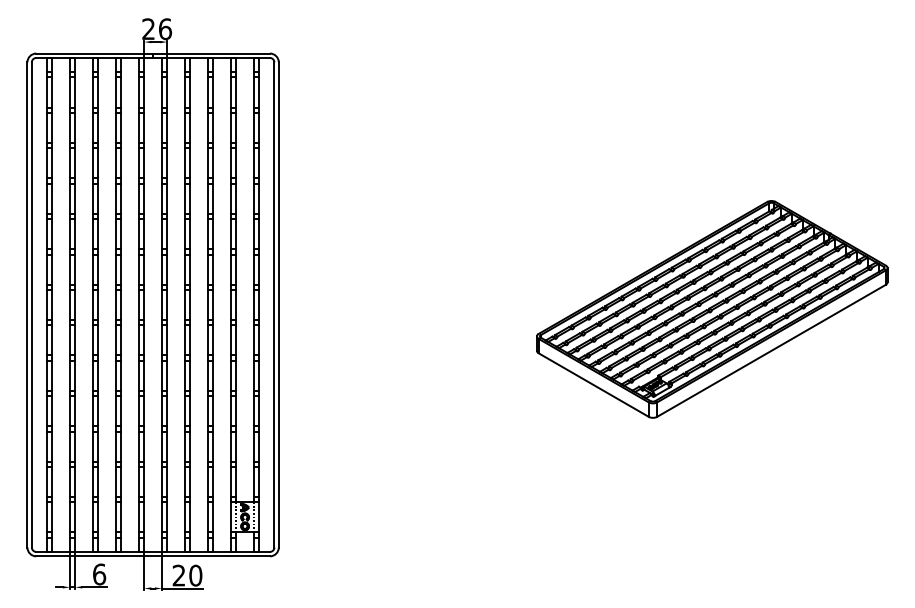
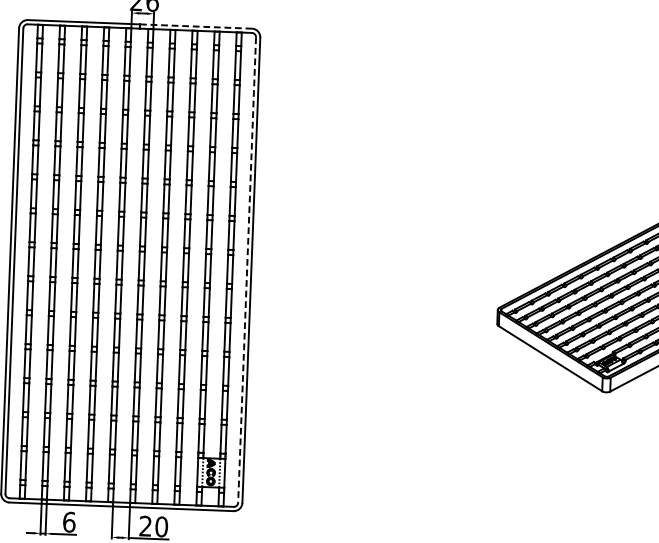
line: (212, 53) -> (196, 26), solid -> dashed
line: (274, 304) -> (247, 269), solid -> dashed

